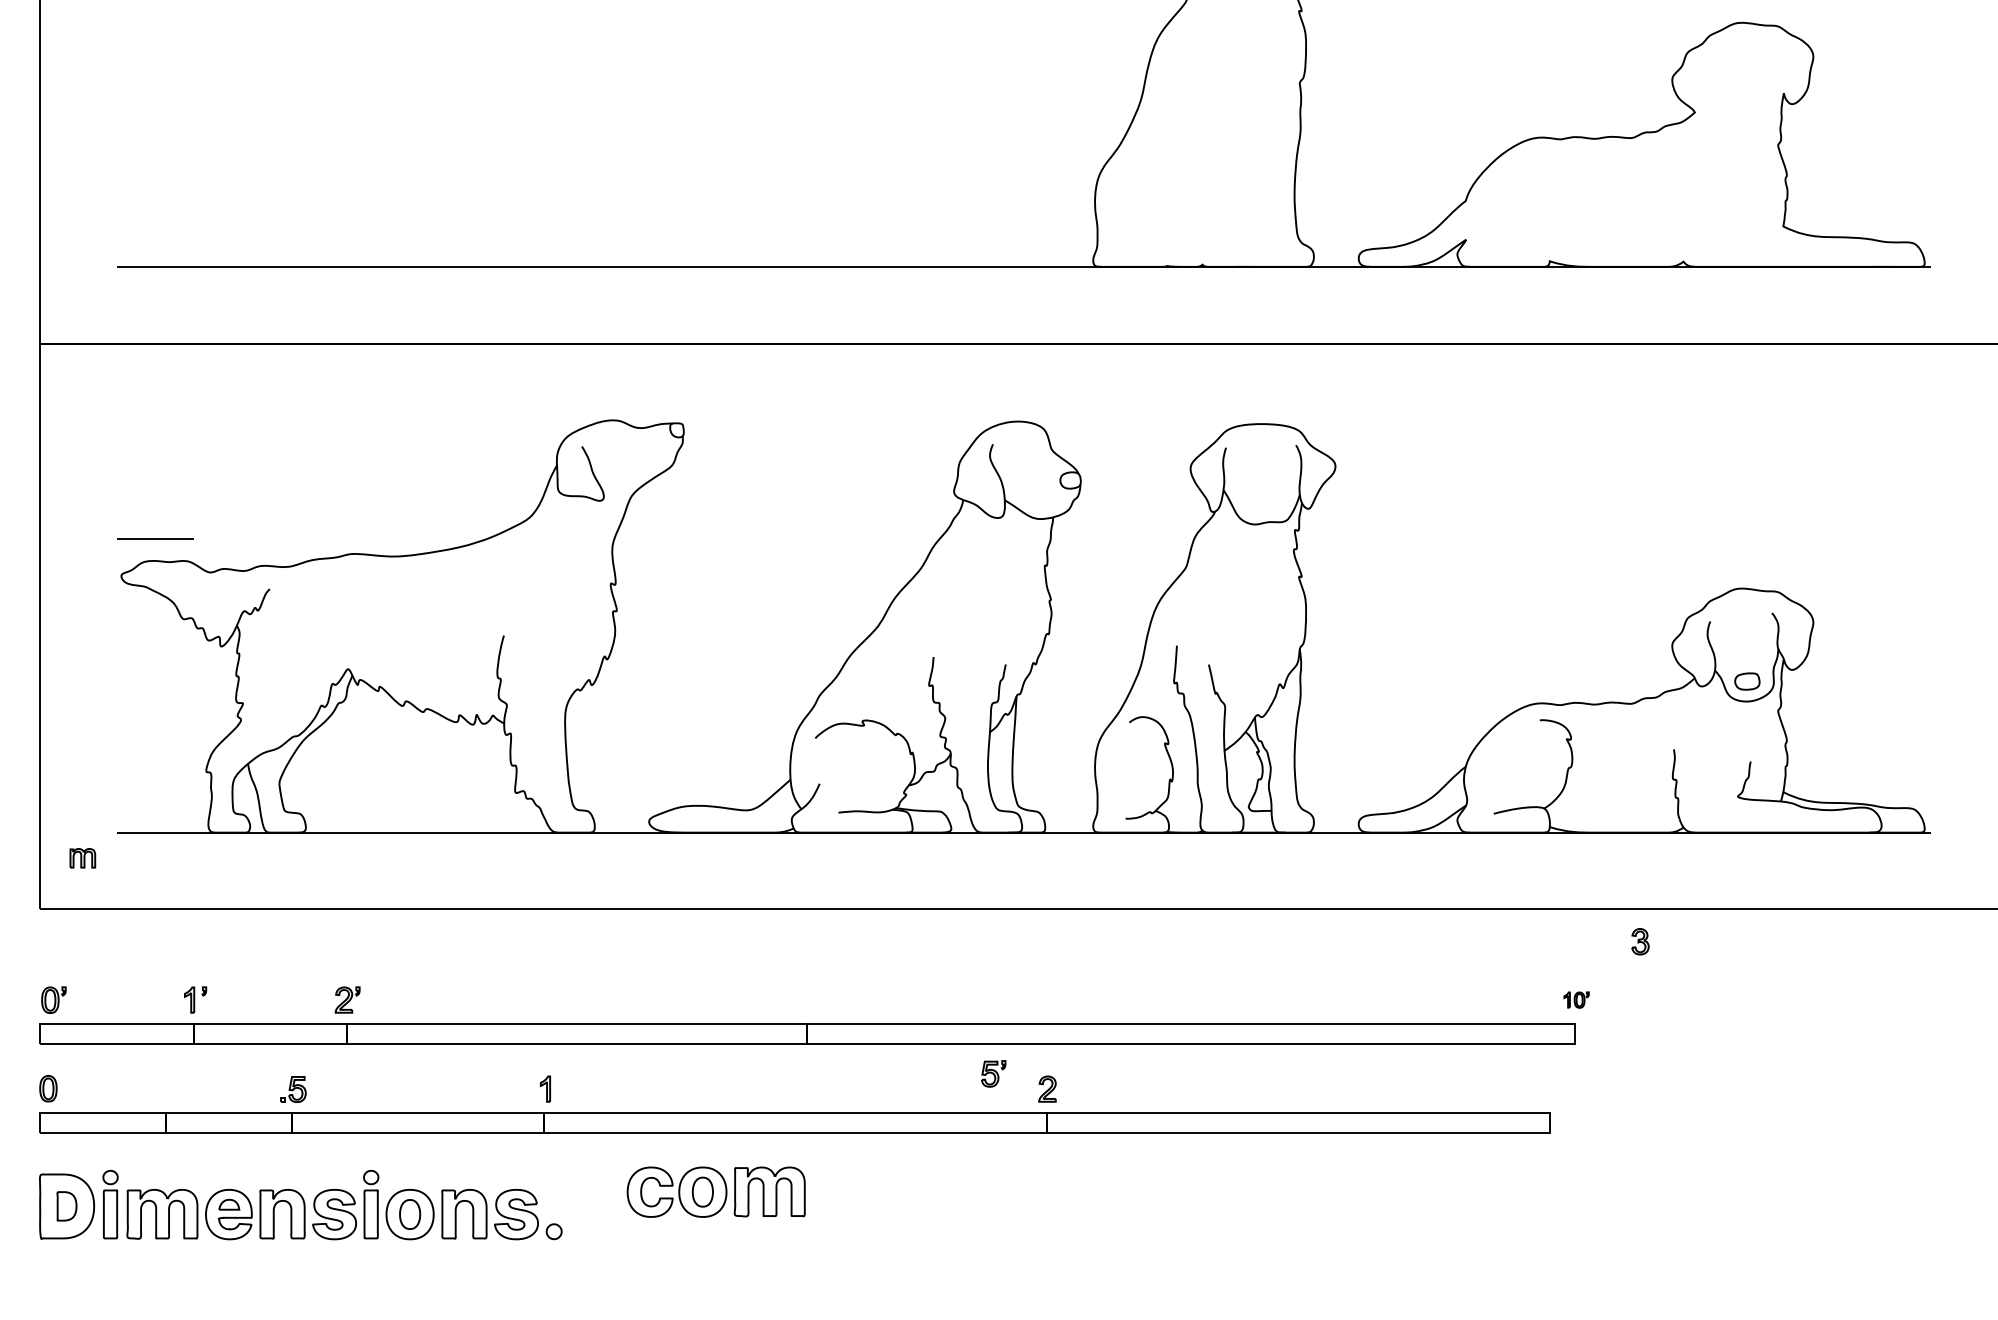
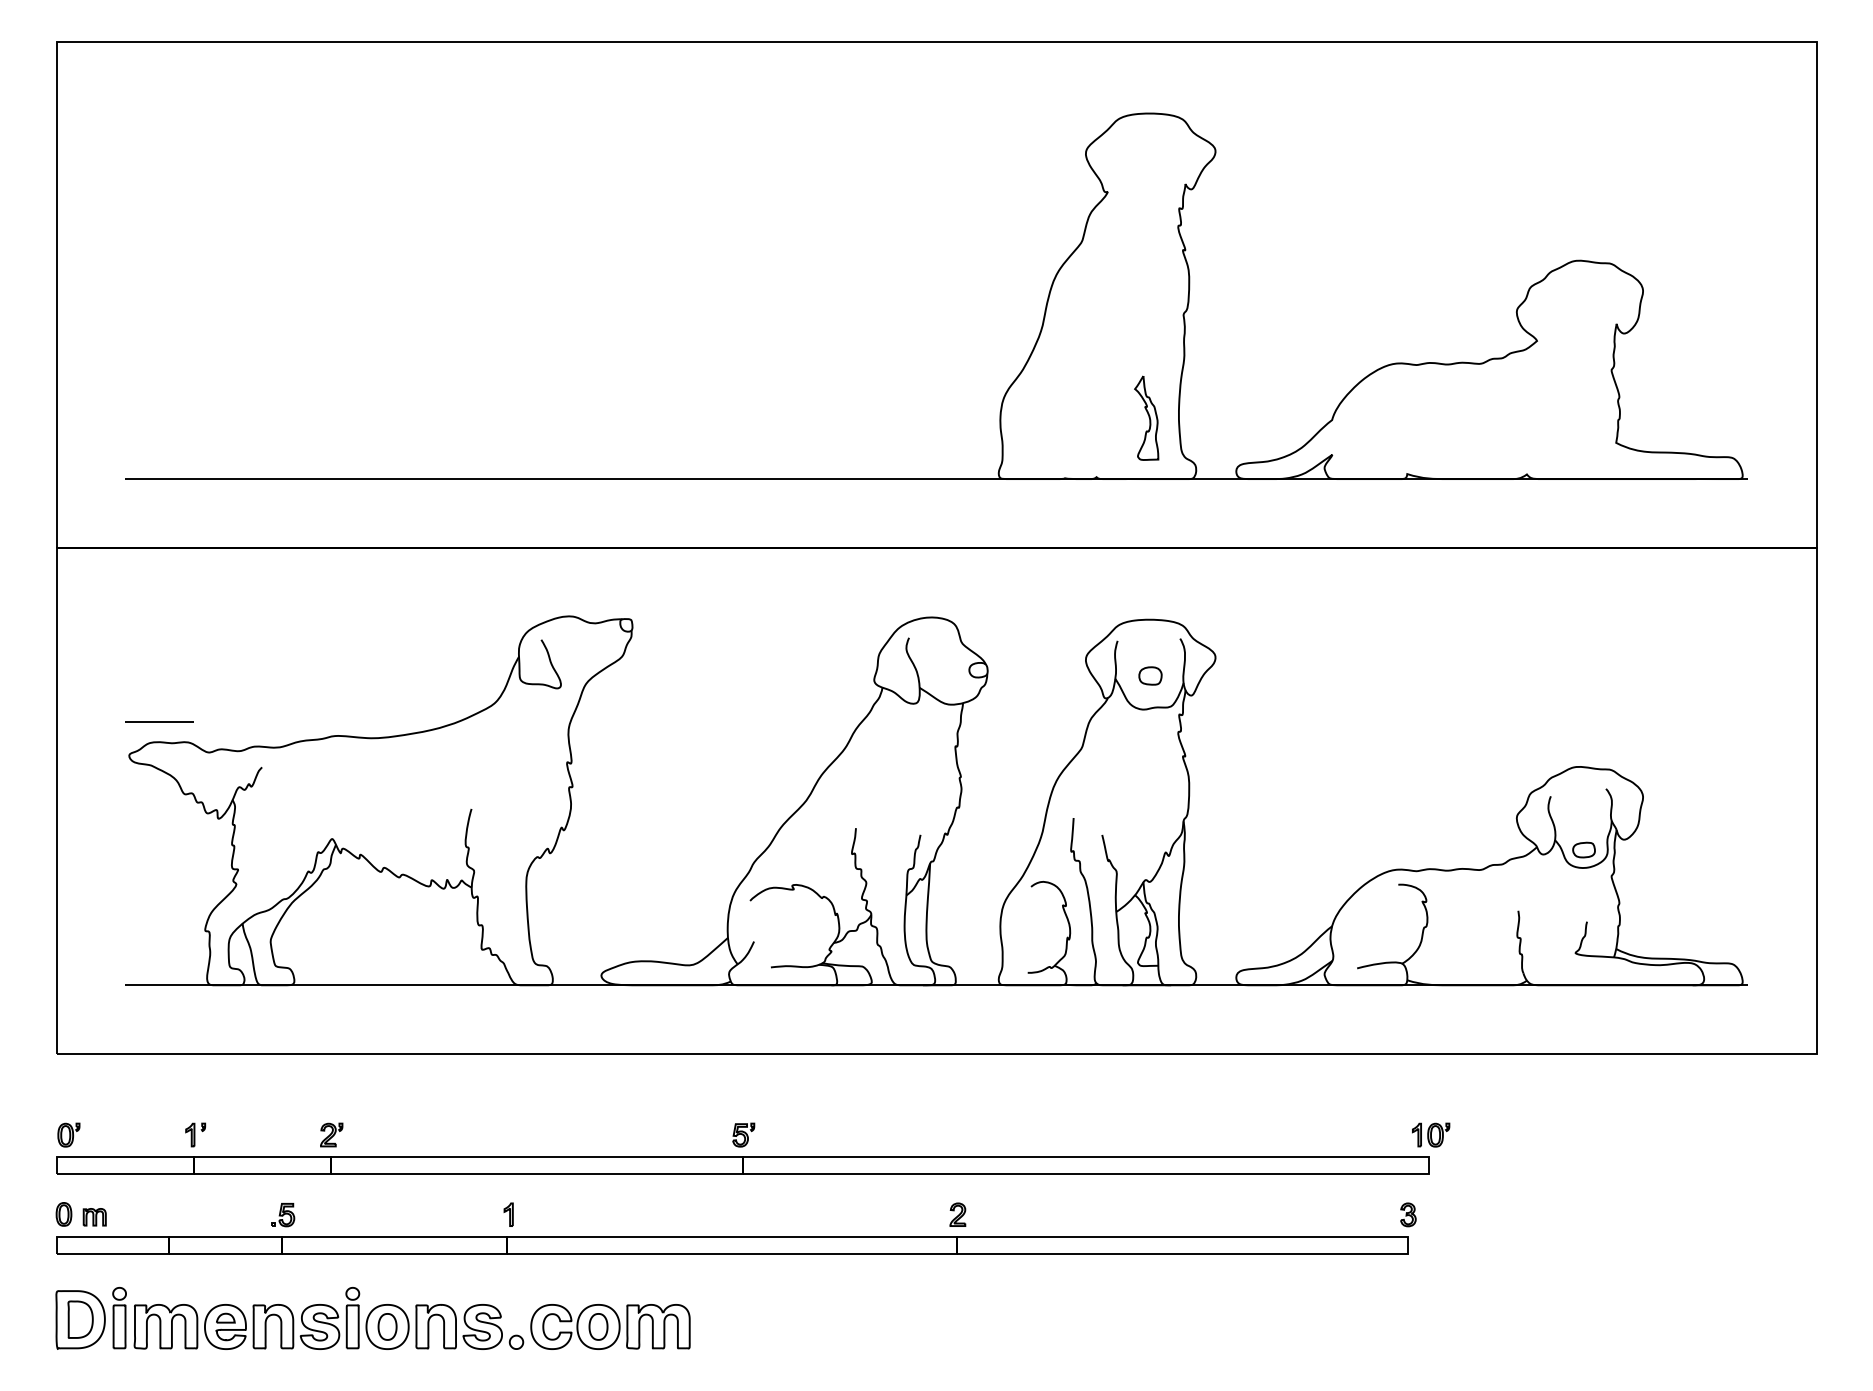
part: (1258, 198) -> (1146, 417), added
part: (1262, 486) -> (1150, 675), added
part: (82, 858) -> (94, 1217), moved
part: (1640, 941) -> (1408, 1214), moved
part: (1576, 999) -> (1431, 1134), size x1.67
part: (993, 1073) -> (743, 1134), moved
part: (716, 1191) -> (610, 1326), moved
part: (66, 1206) -> (80, 1319), size x1.43

